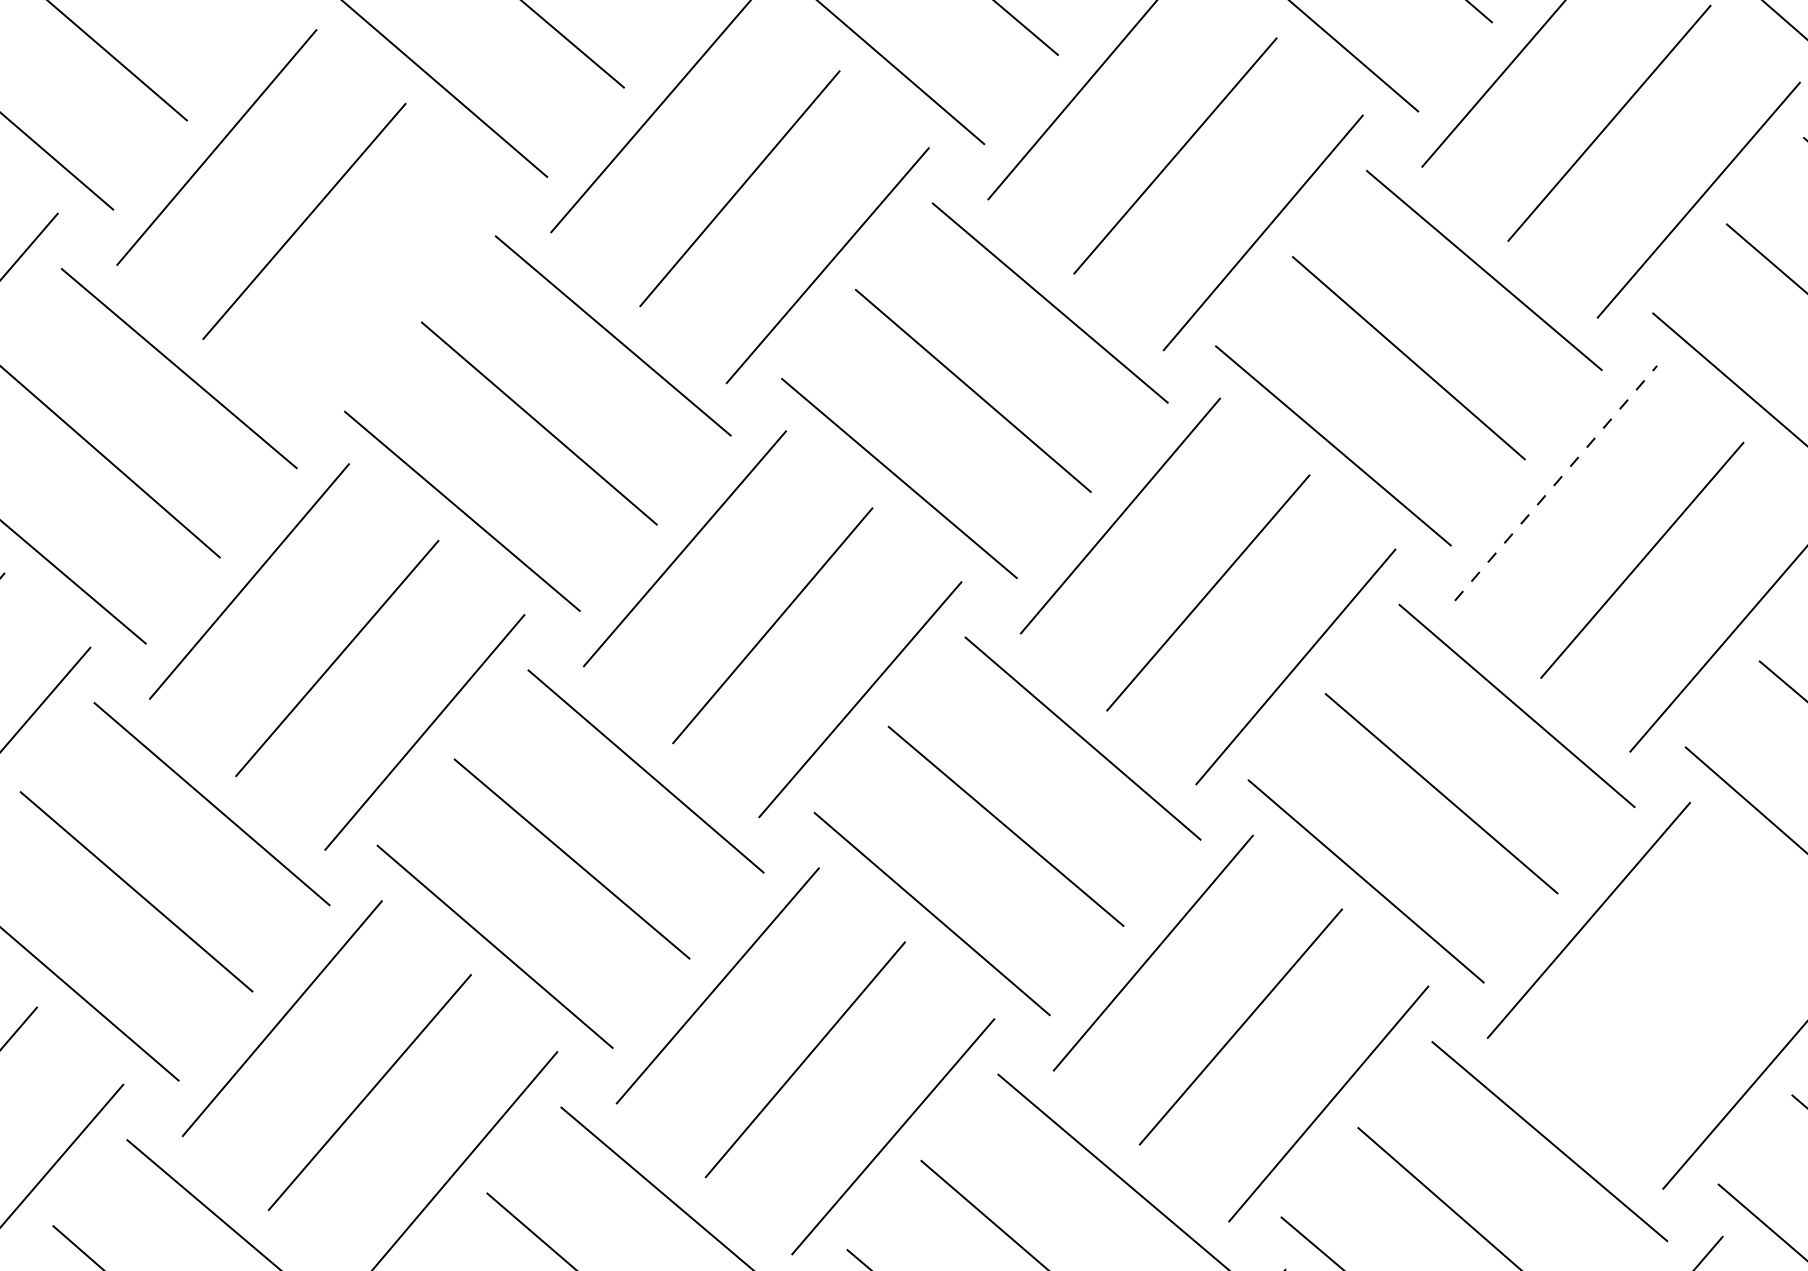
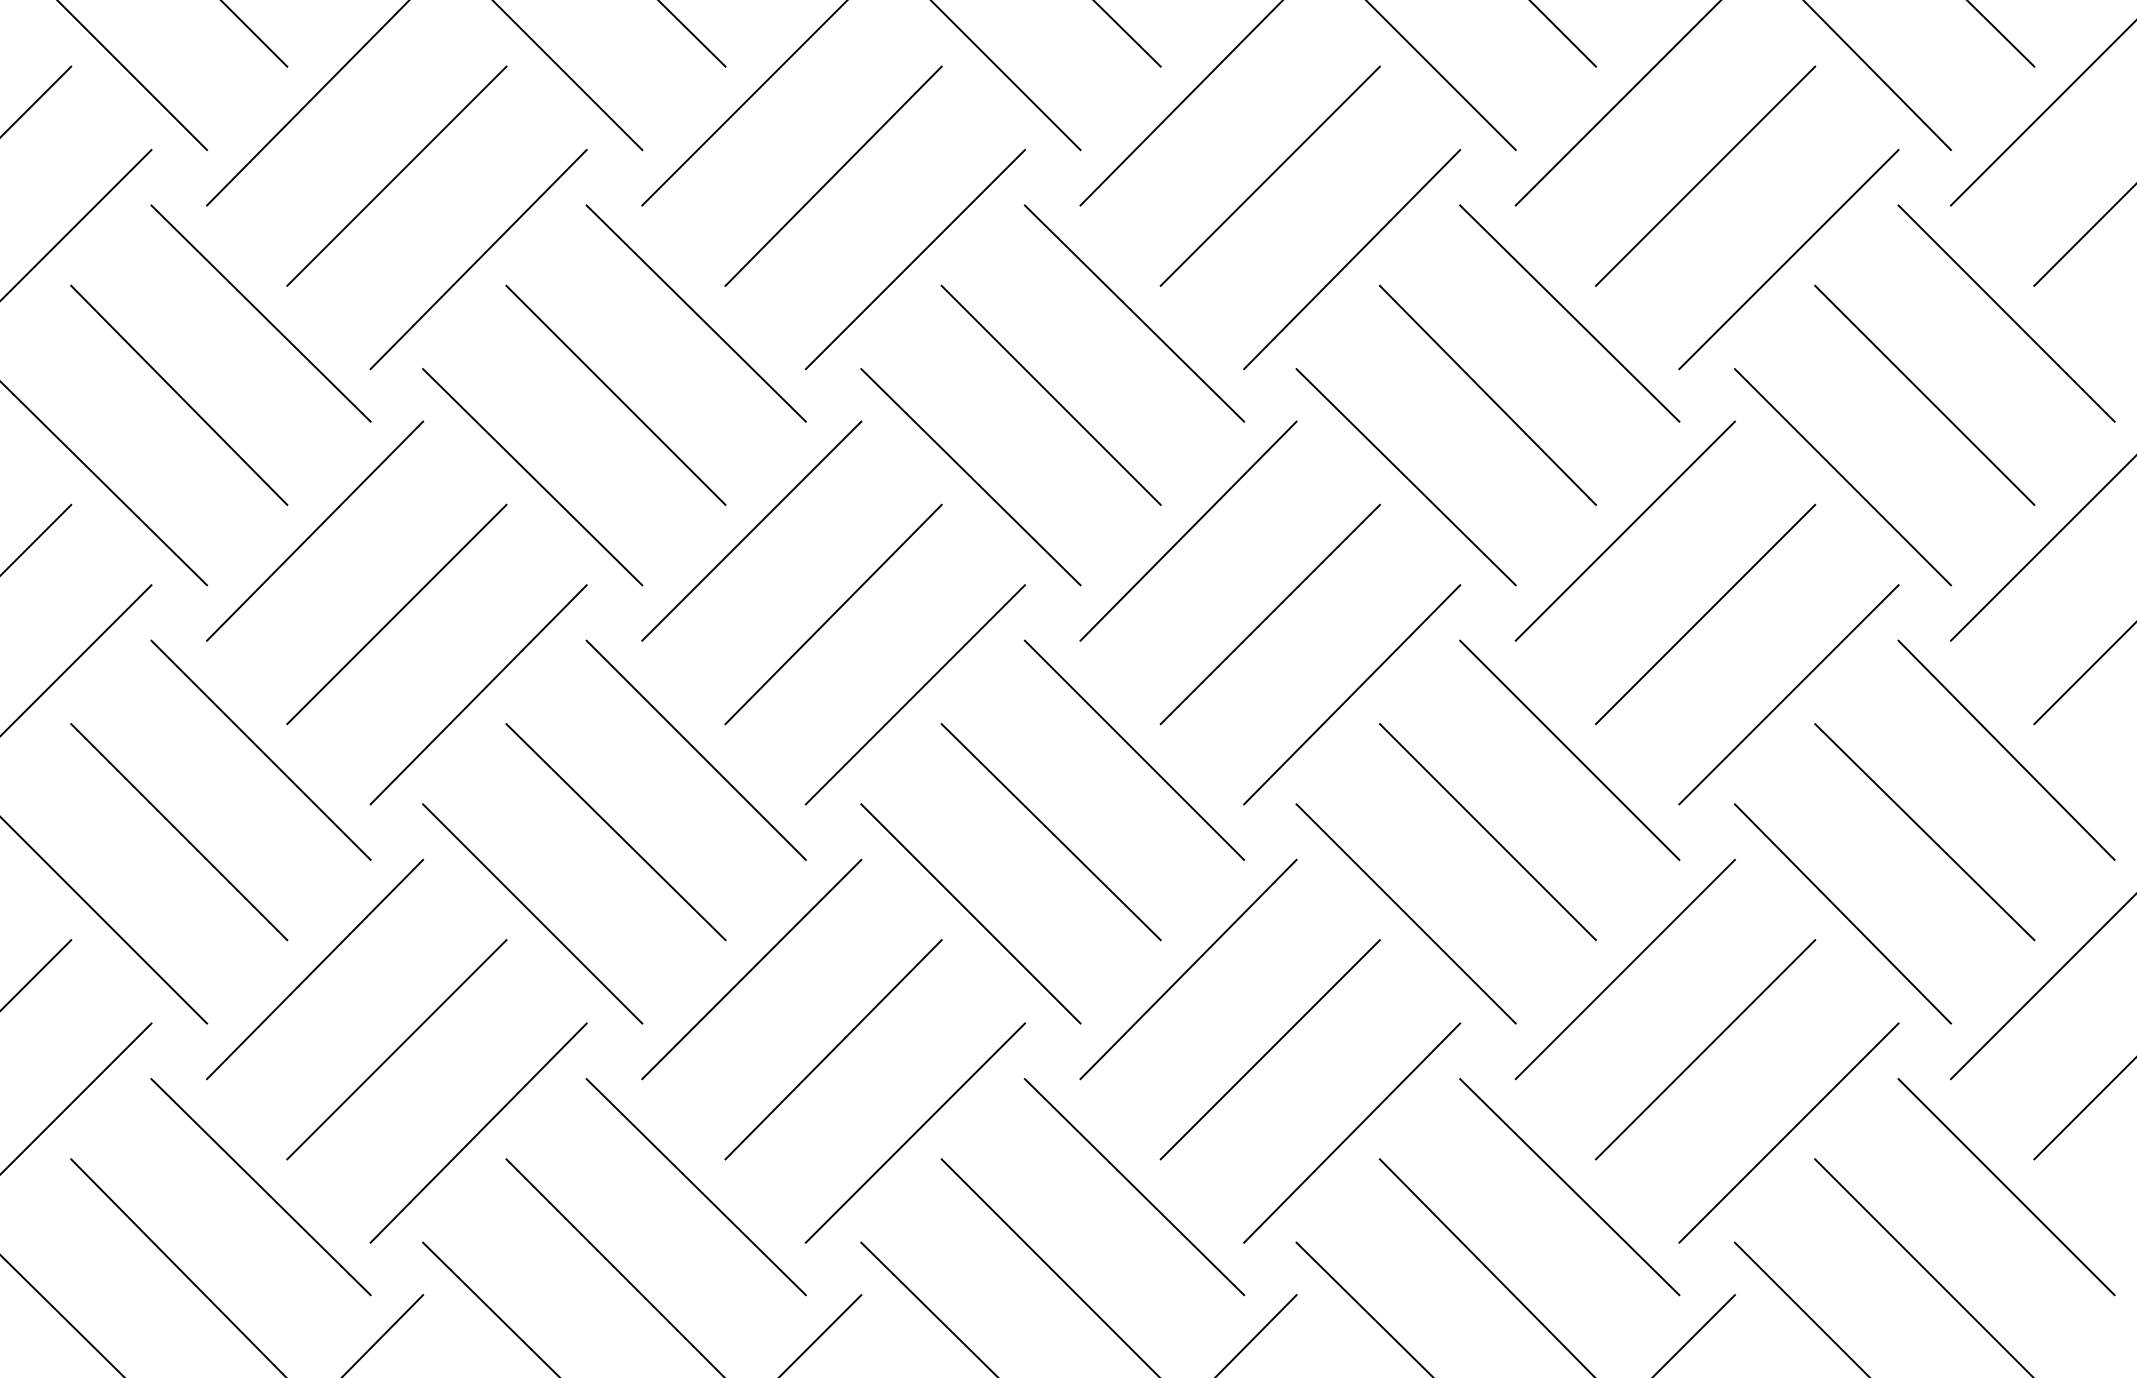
line: (392, 298) -> (478, 259), added
line: (1556, 483) -> (1625, 531), dashed -> solid
line: (1674, 994) -> (1705, 1049), added

